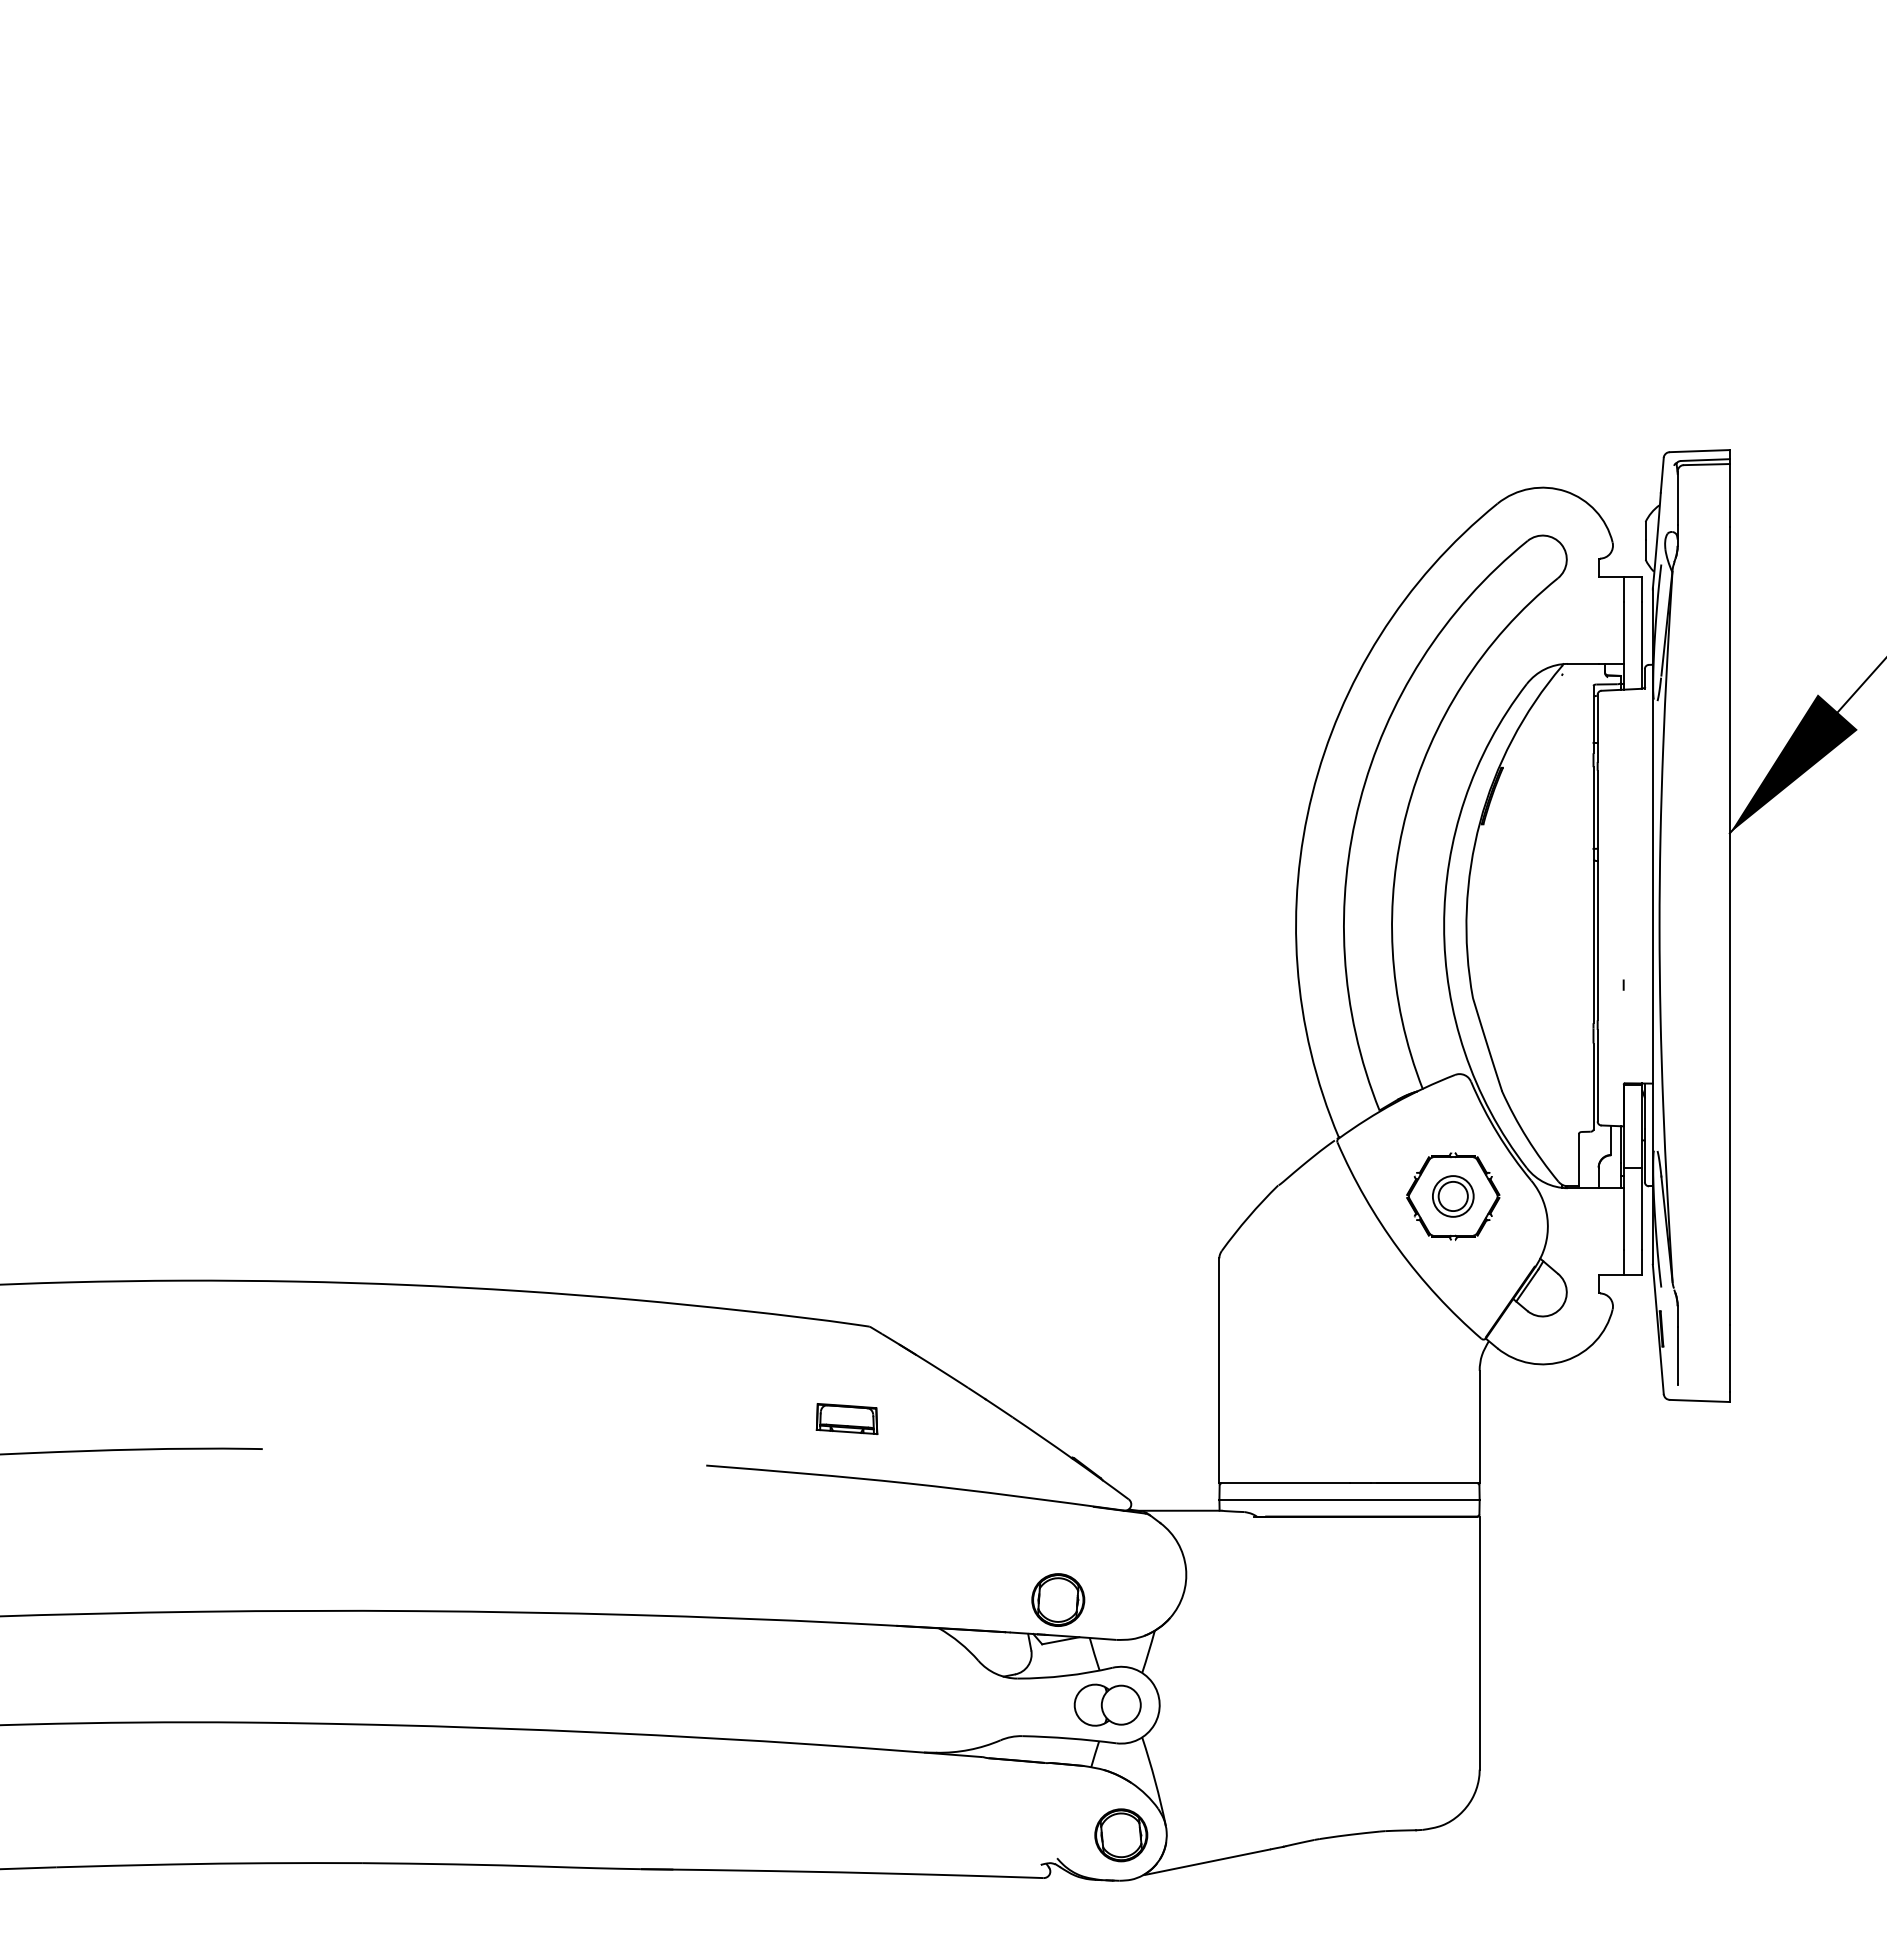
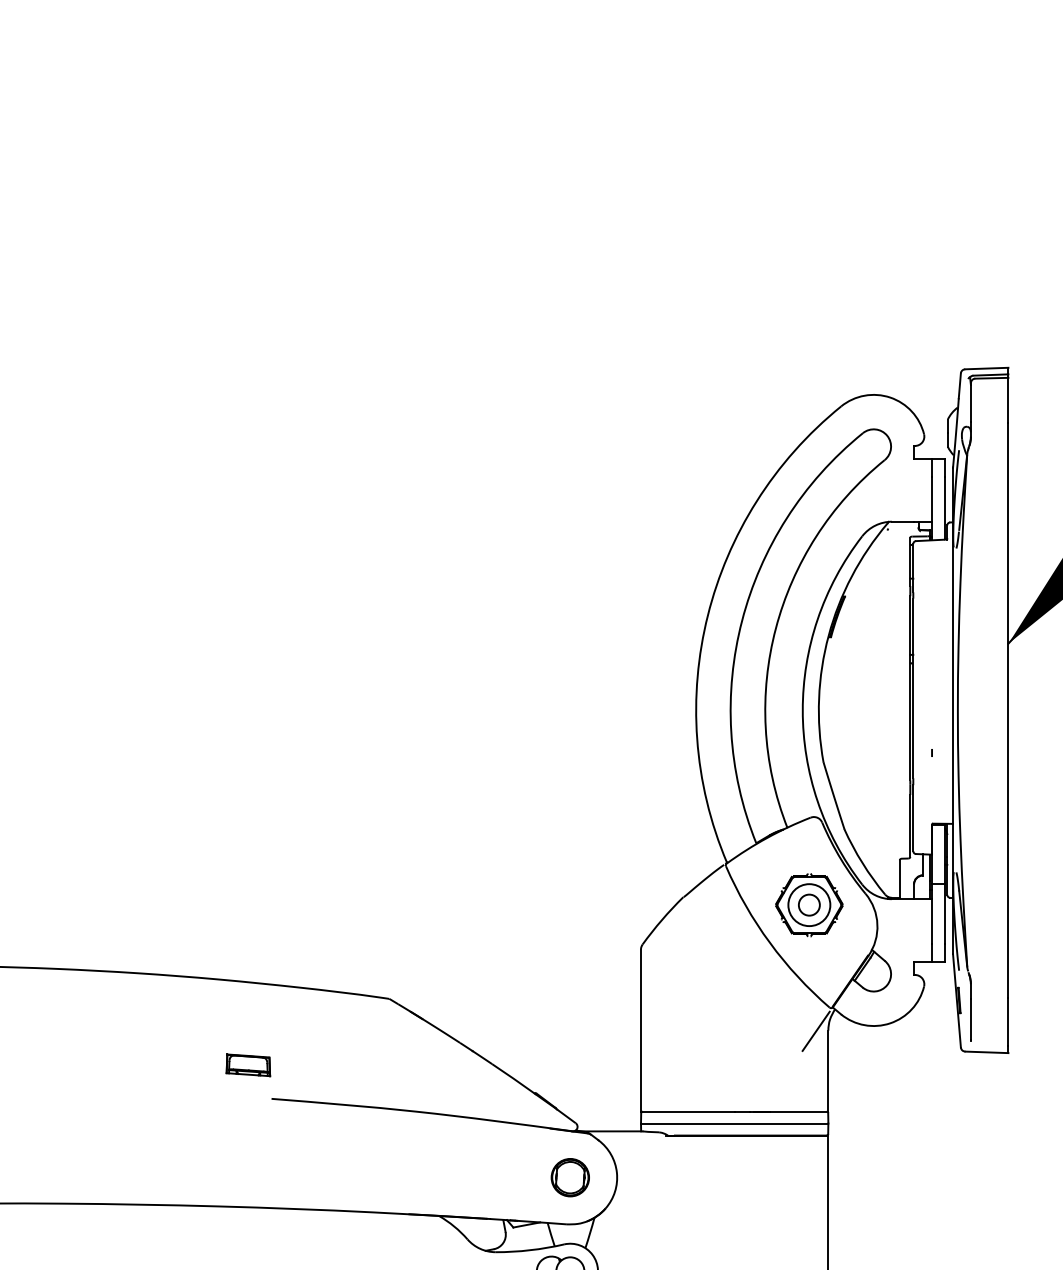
circle: (1453, 1196) -> (809, 905), size x1.43
line: (1462, 1371) -> (816, 1031), added
part: (846, 1418) -> (248, 1064), moved
part: (1058, 1599) -> (570, 1177), moved

